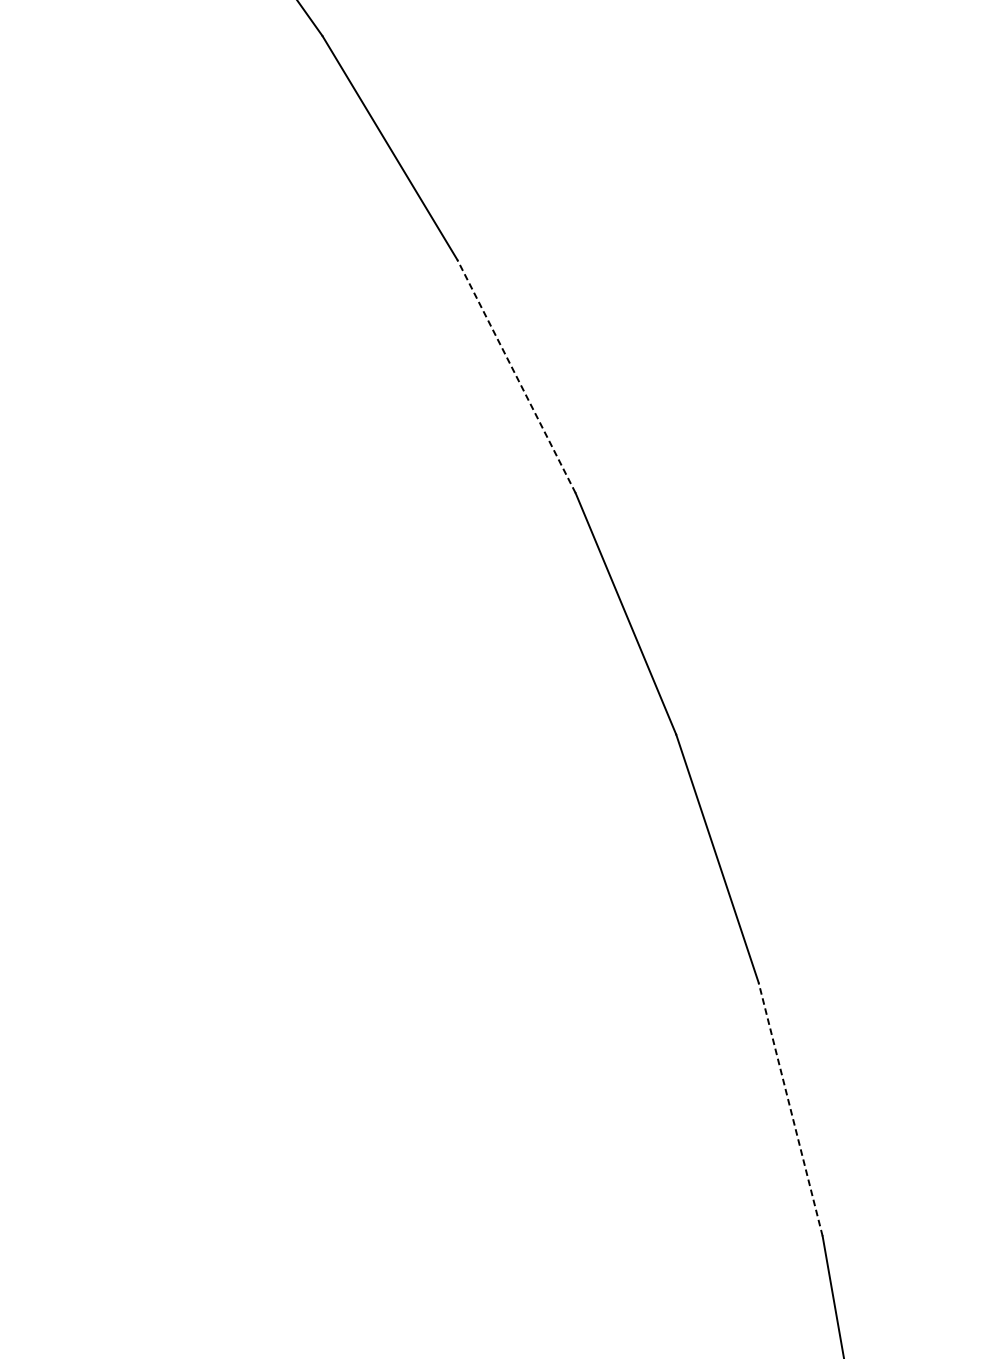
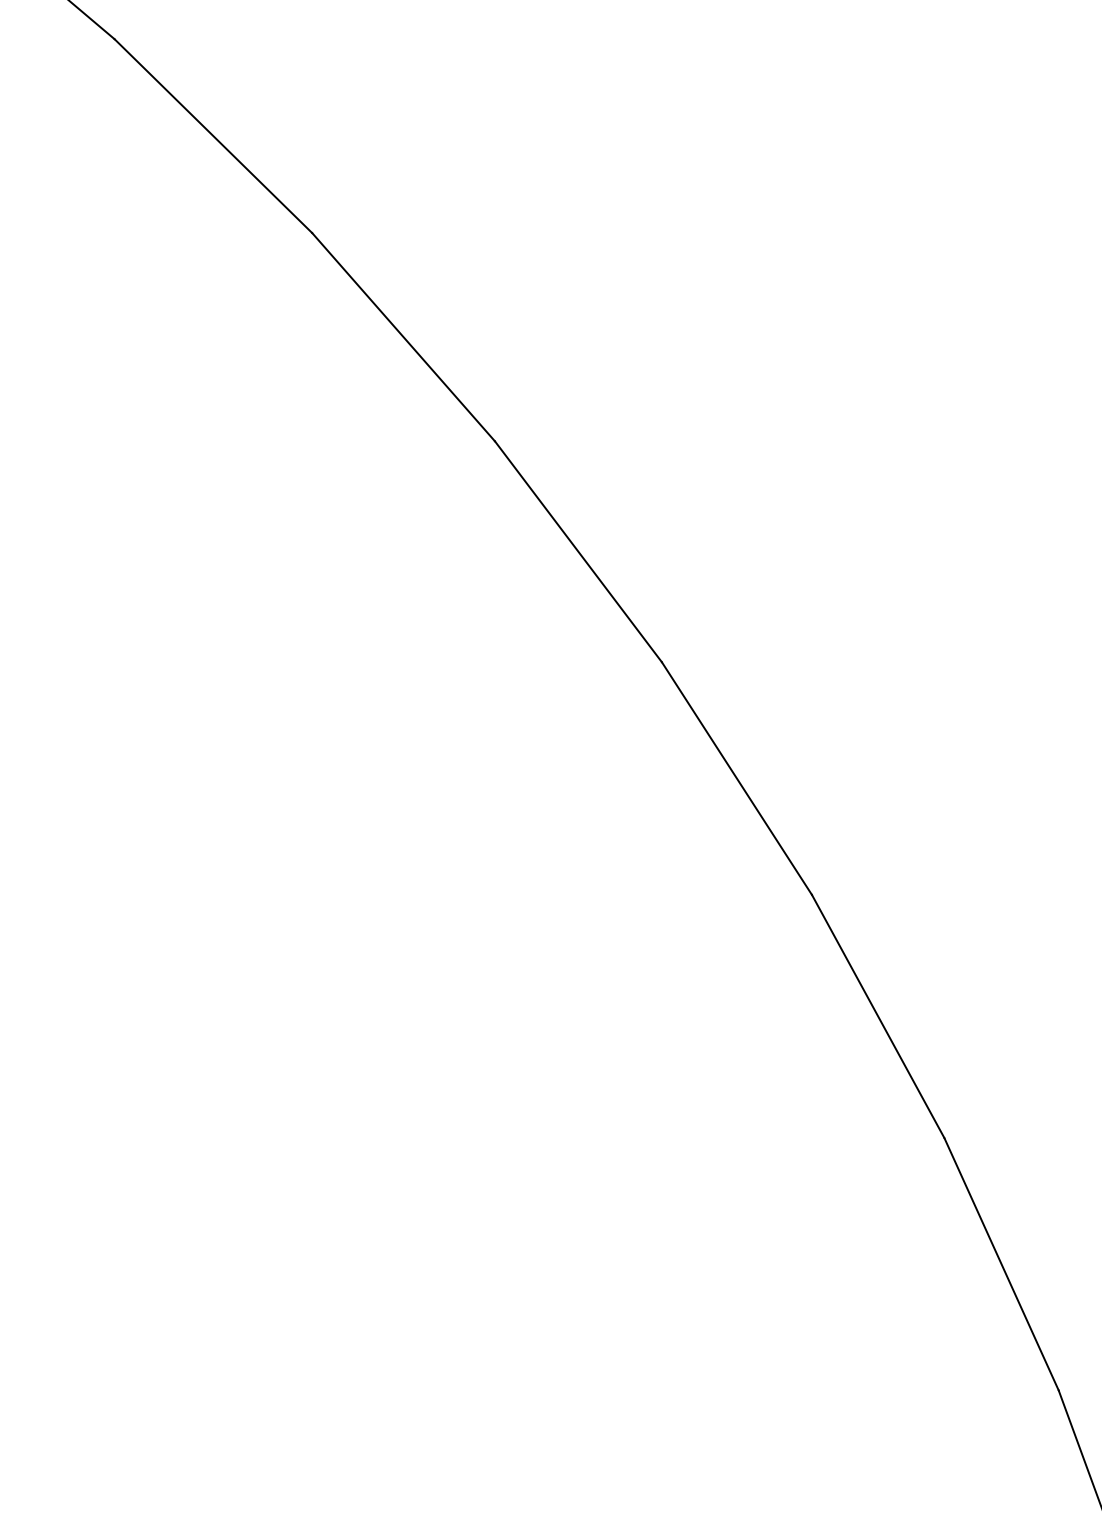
line: (516, 376) -> (578, 551), dashed -> solid
line: (790, 1109) -> (1001, 1264), dashed -> solid

